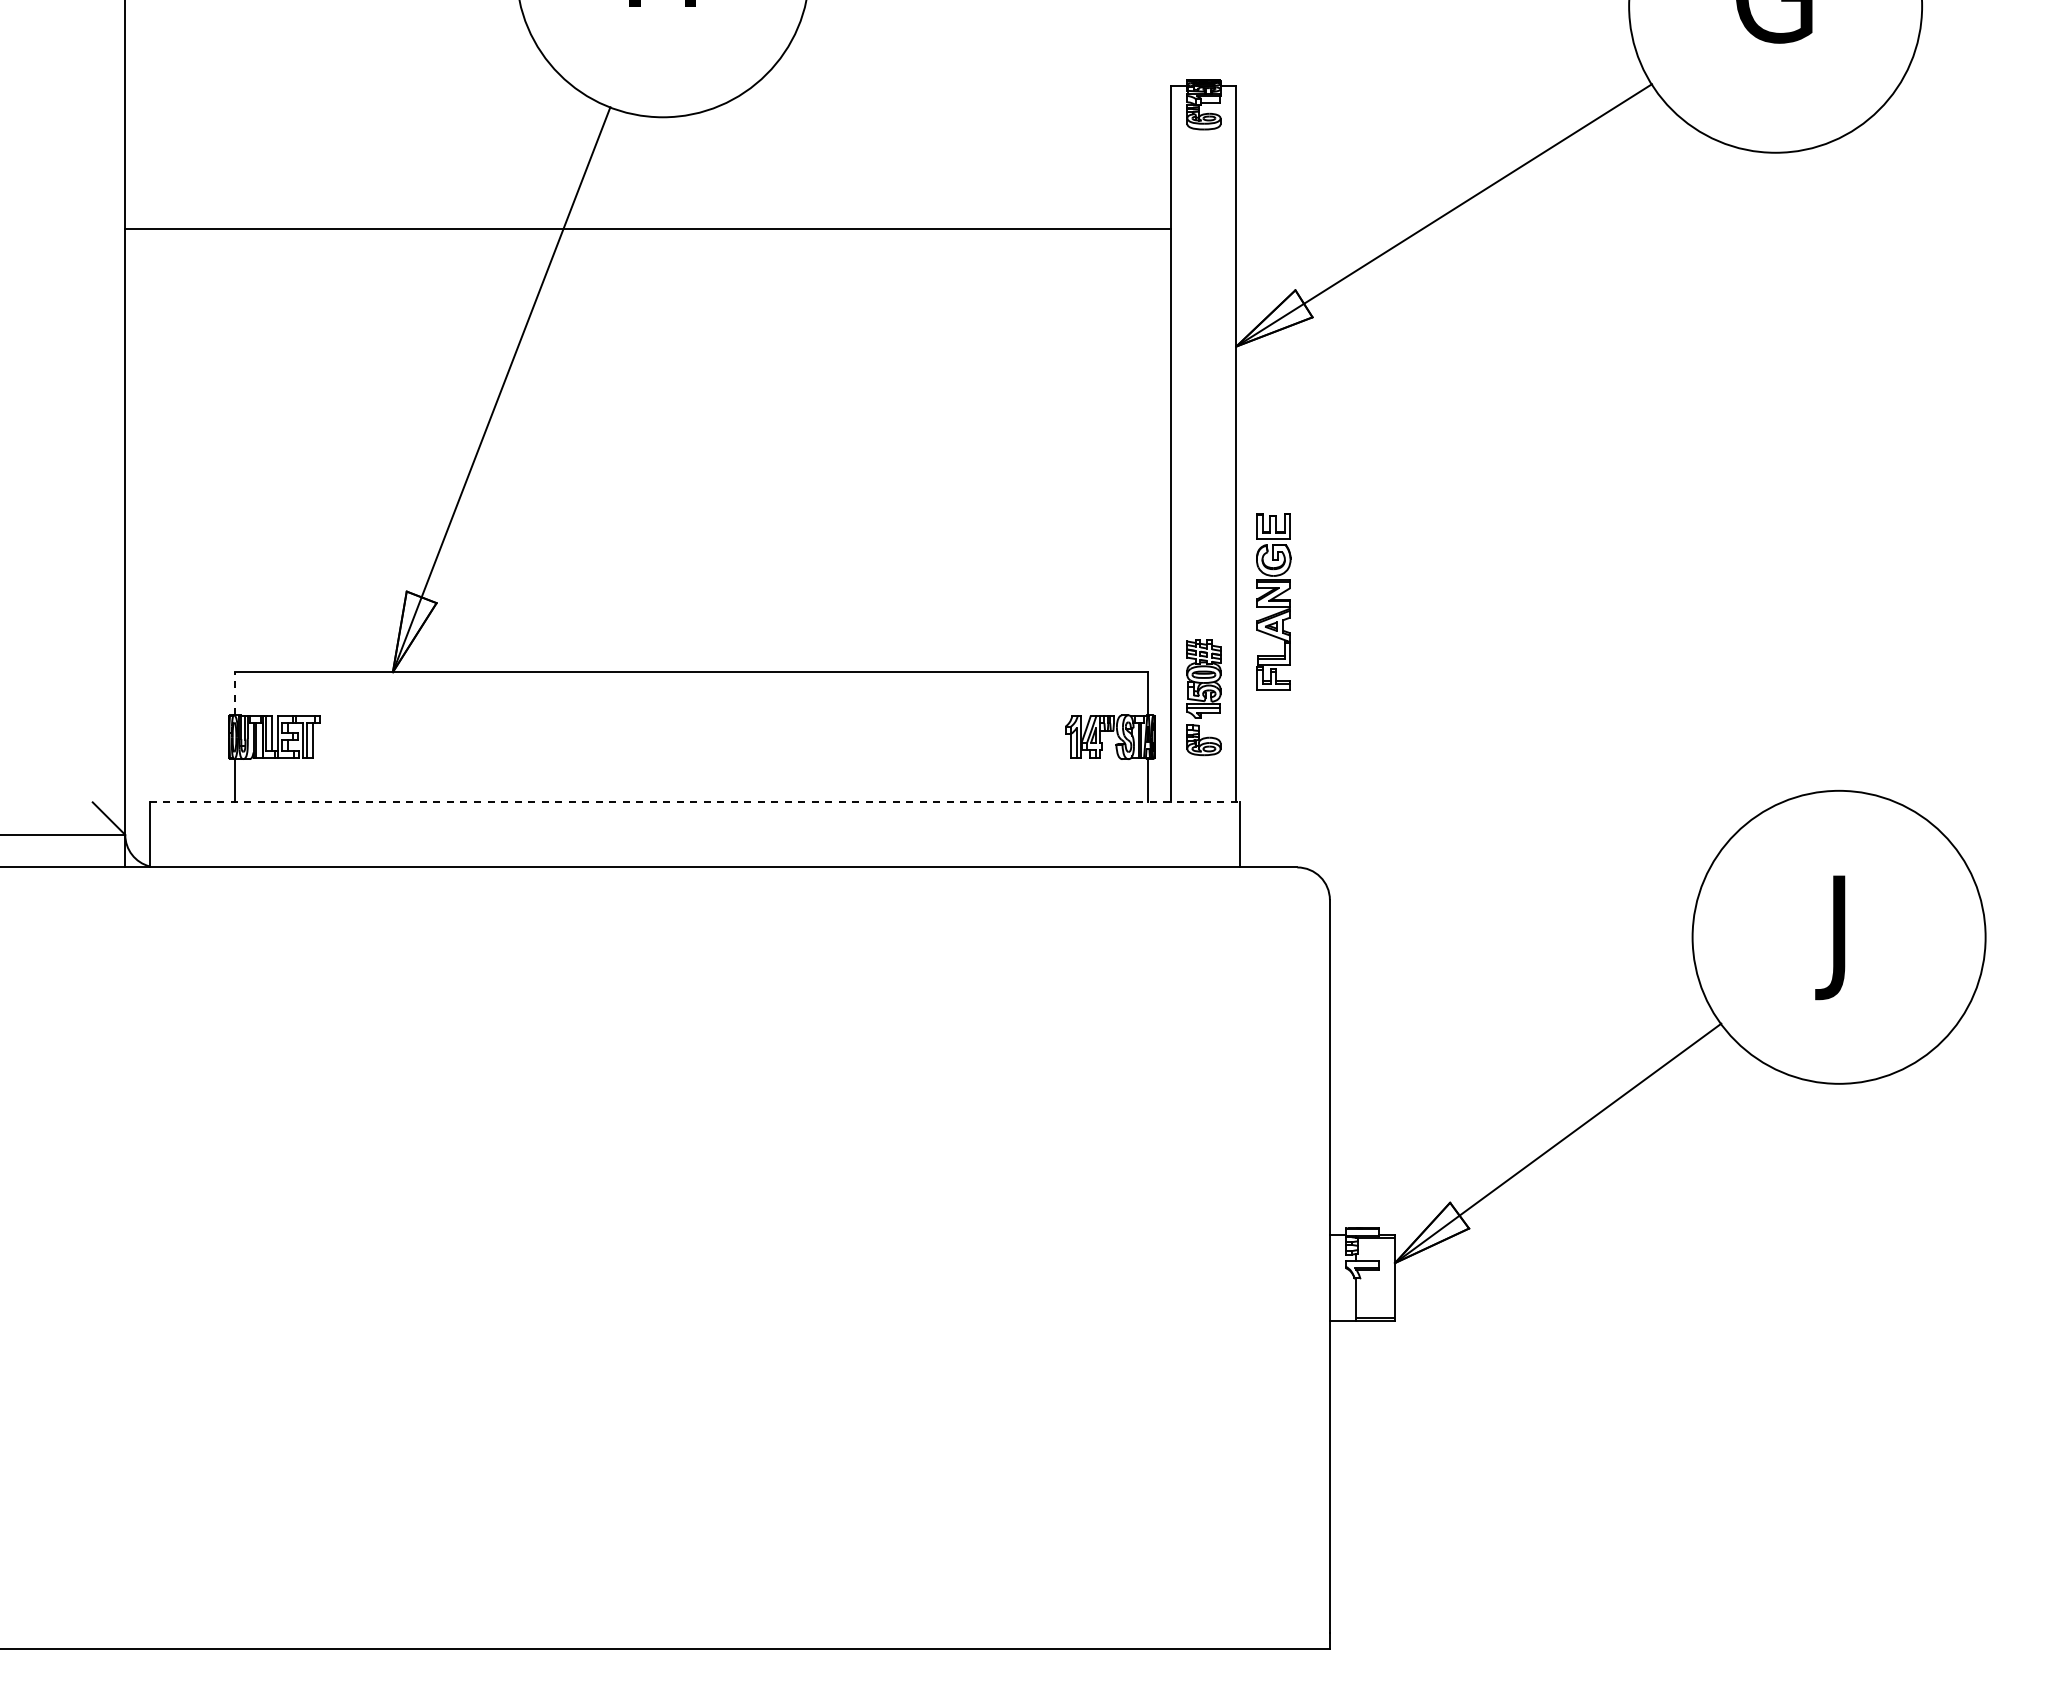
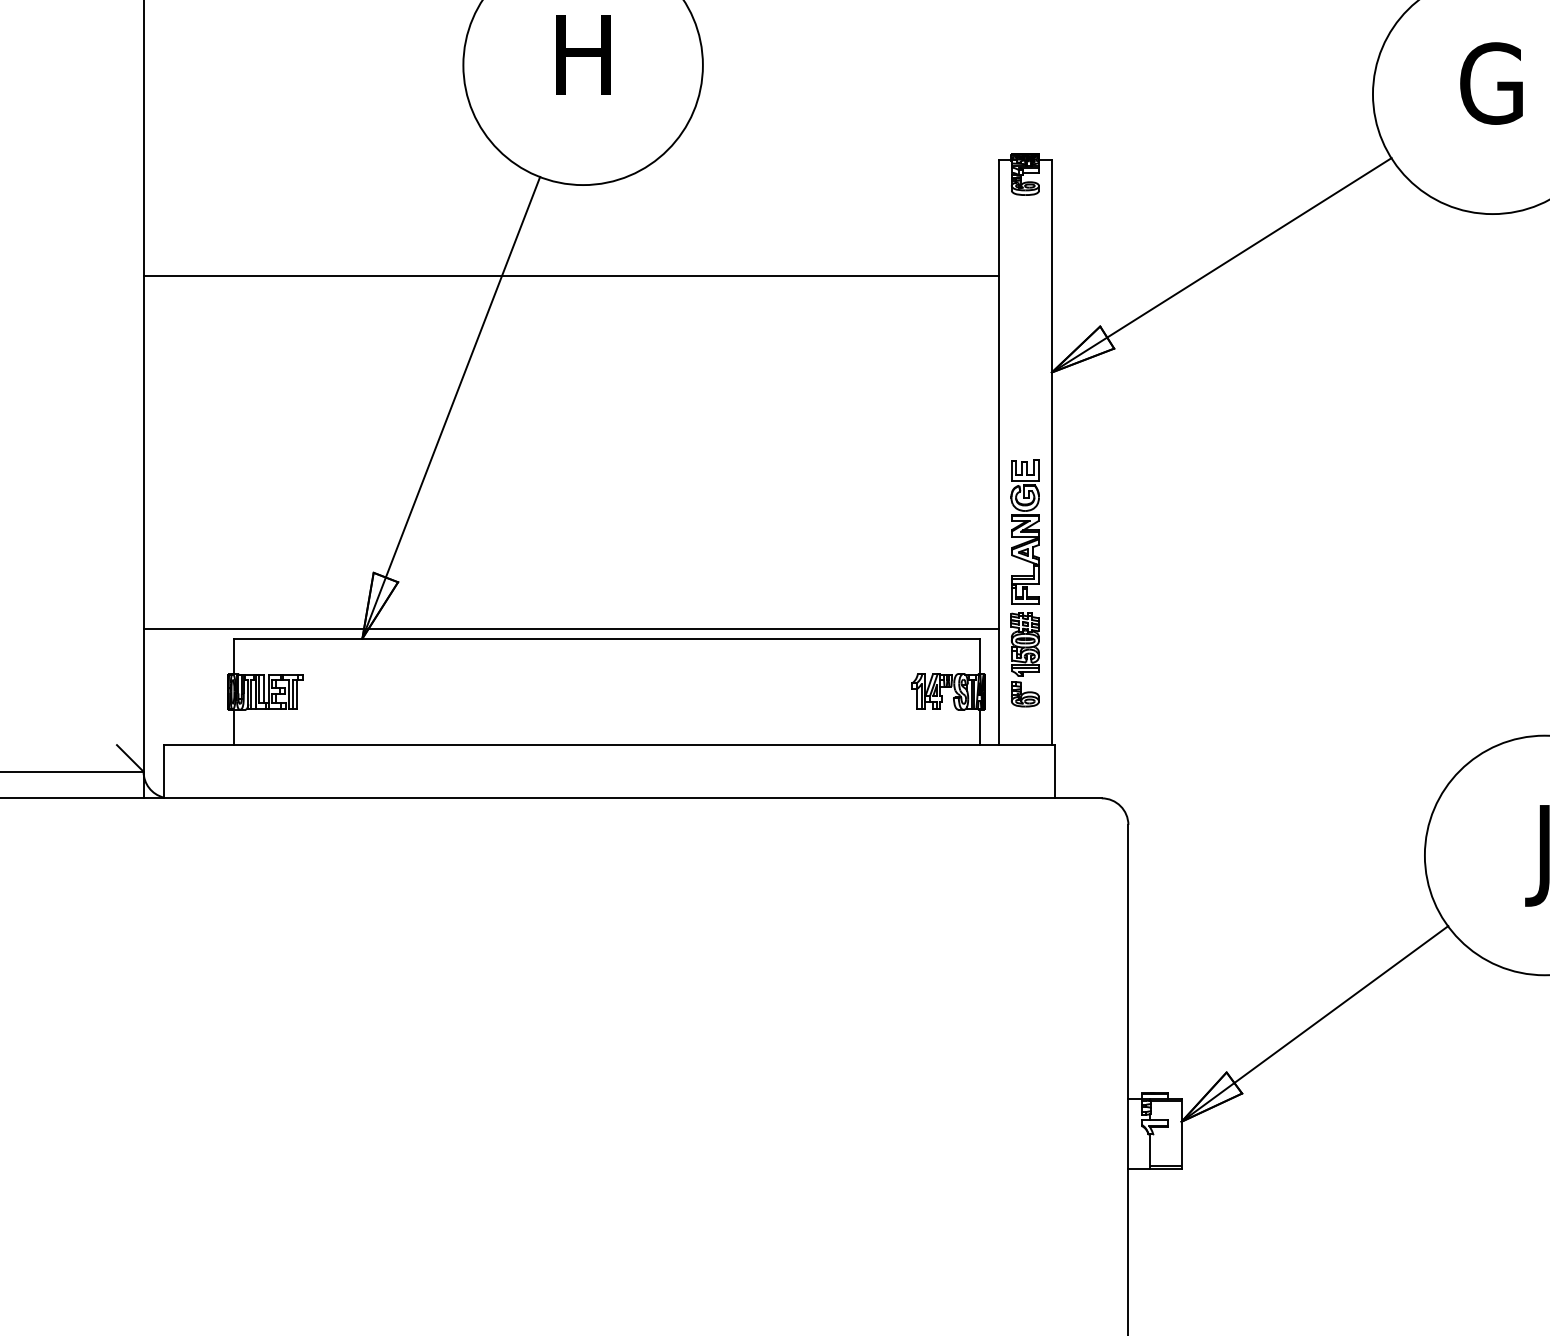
part: (1273, 601) -> (1025, 531), moved
line: (648, 659) -> (571, 628), added
line: (235, 693) -> (233, 656), dashed -> solid
line: (695, 802) -> (609, 745), dashed -> solid

